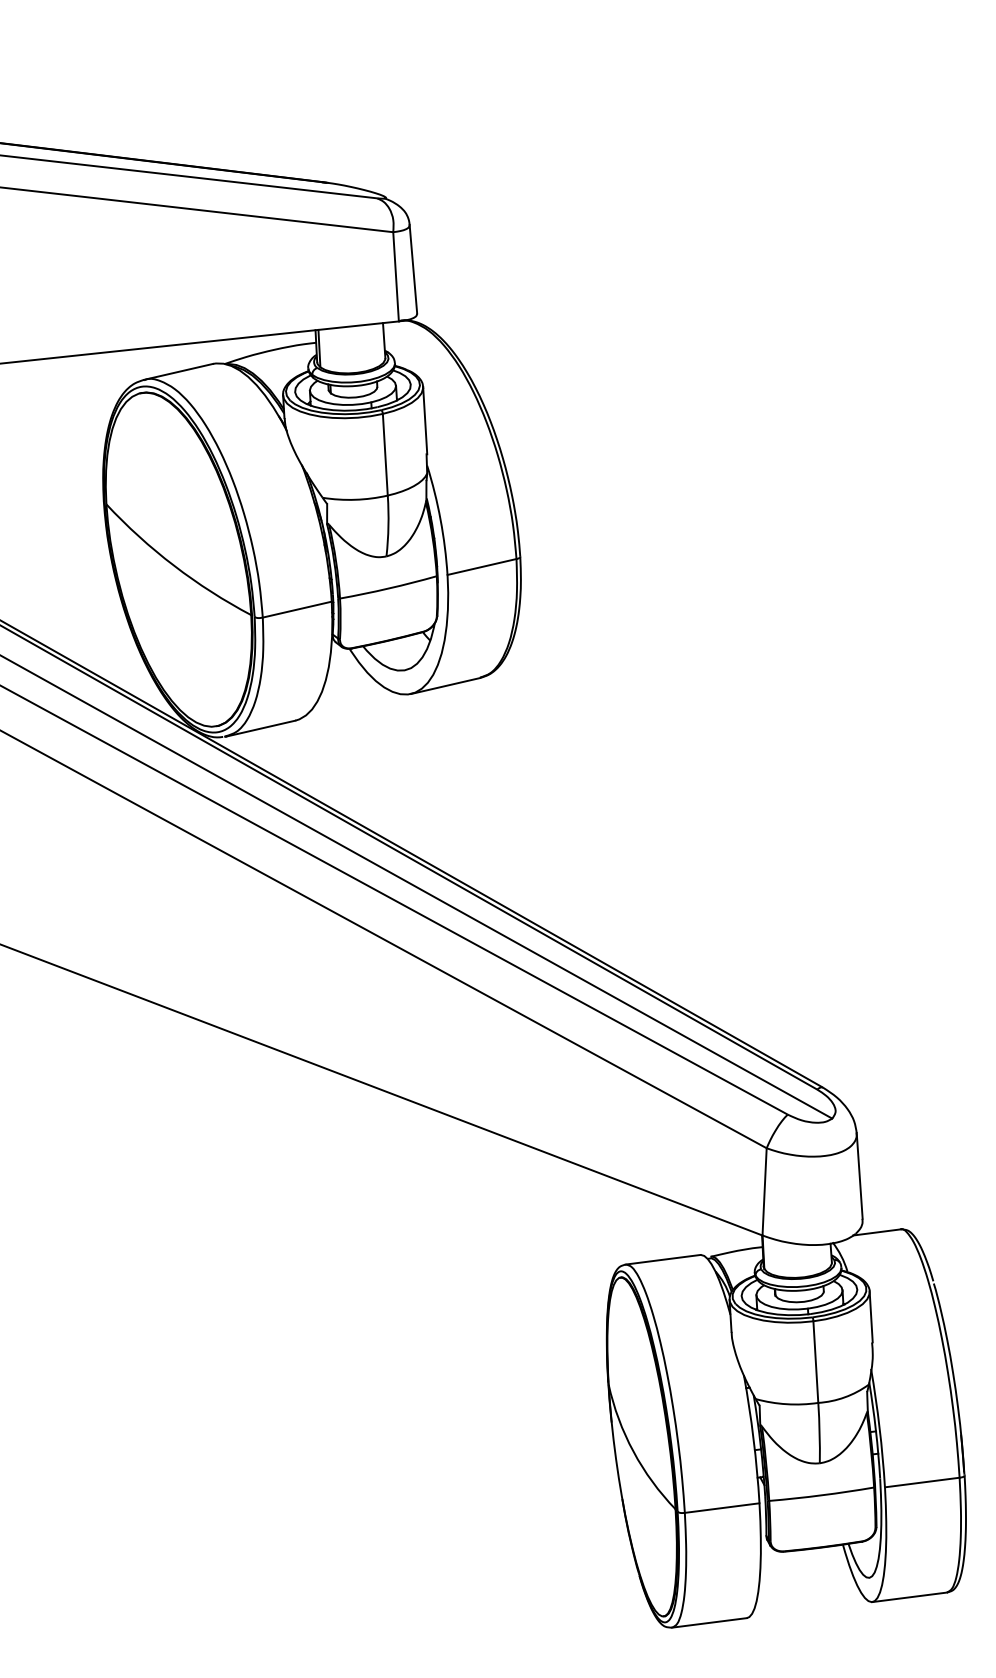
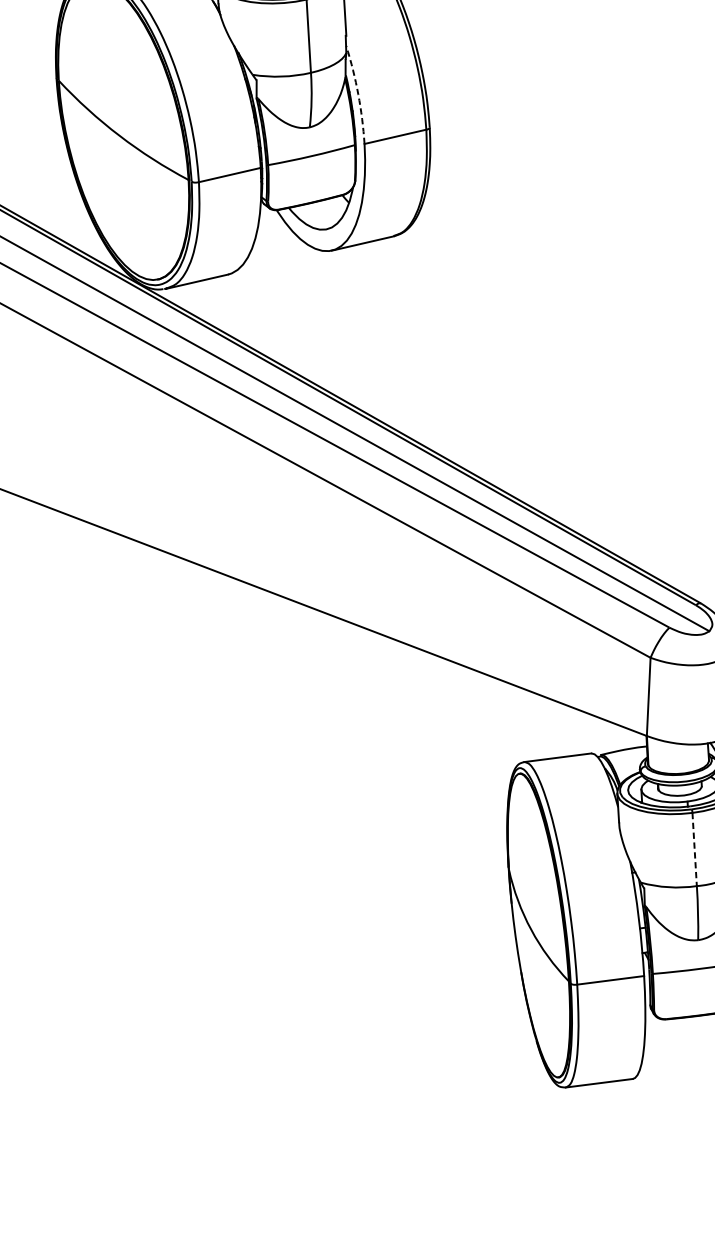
arc: (440, 519) -> (358, 94), solid -> dashed
line: (815, 1362) -> (694, 849), solid -> dashed

